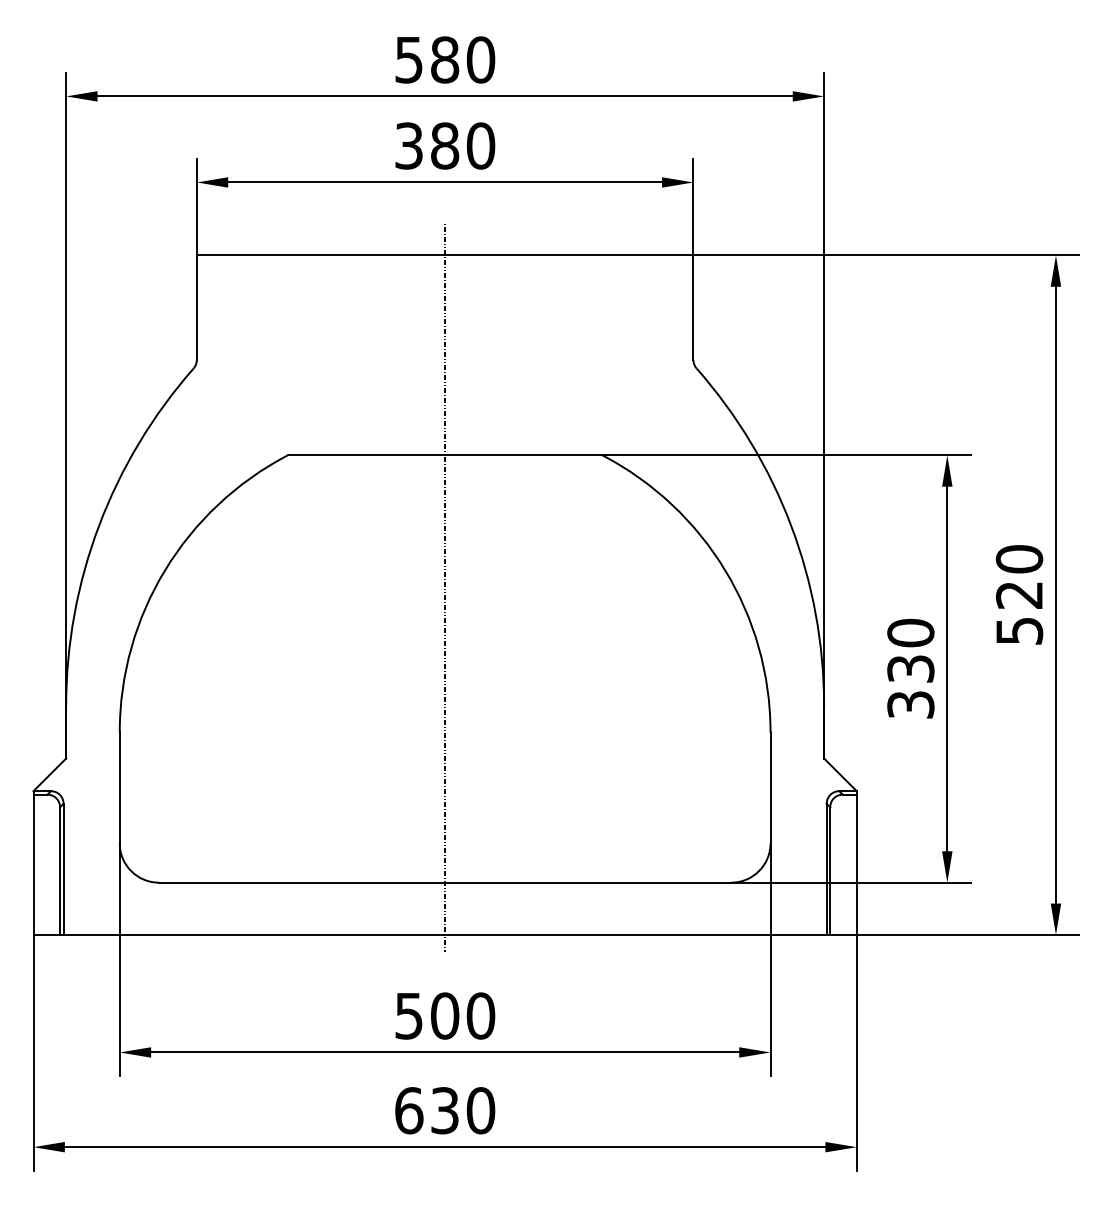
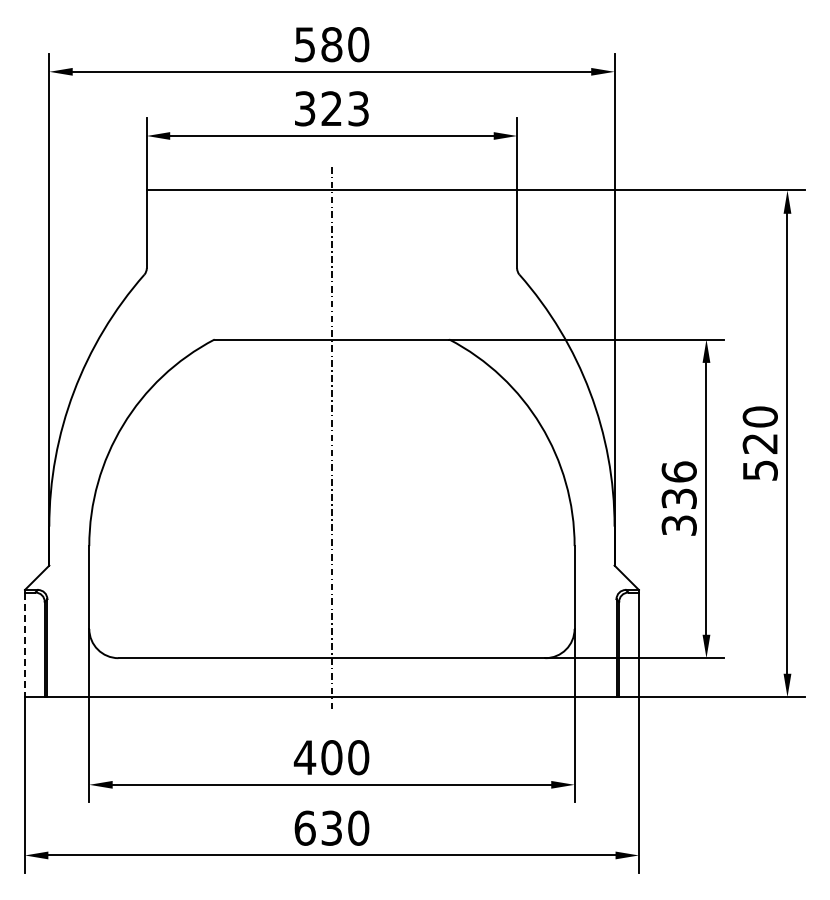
text: (463, 145) -> (345, 108), 380 -> 323
text: (909, 632) -> (678, 471), 330 -> 336
line: (32, 865) -> (24, 645), solid -> dashed
text: (408, 1015) -> (304, 757), 500 -> 400

